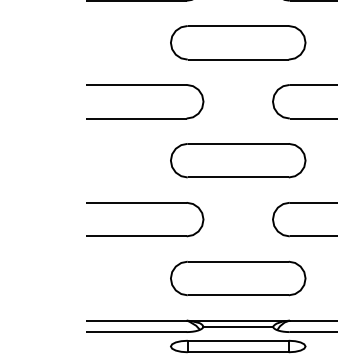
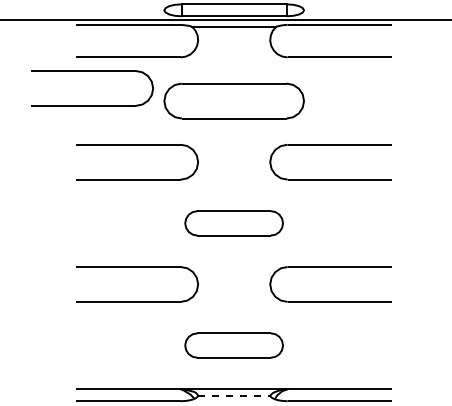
part: (101, 14) -> (92, 71), added
part: (237, 160) -> (233, 223), size x0.7
part: (237, 278) -> (233, 345), size x0.7
line: (238, 326) -> (234, 395), solid -> dashed

